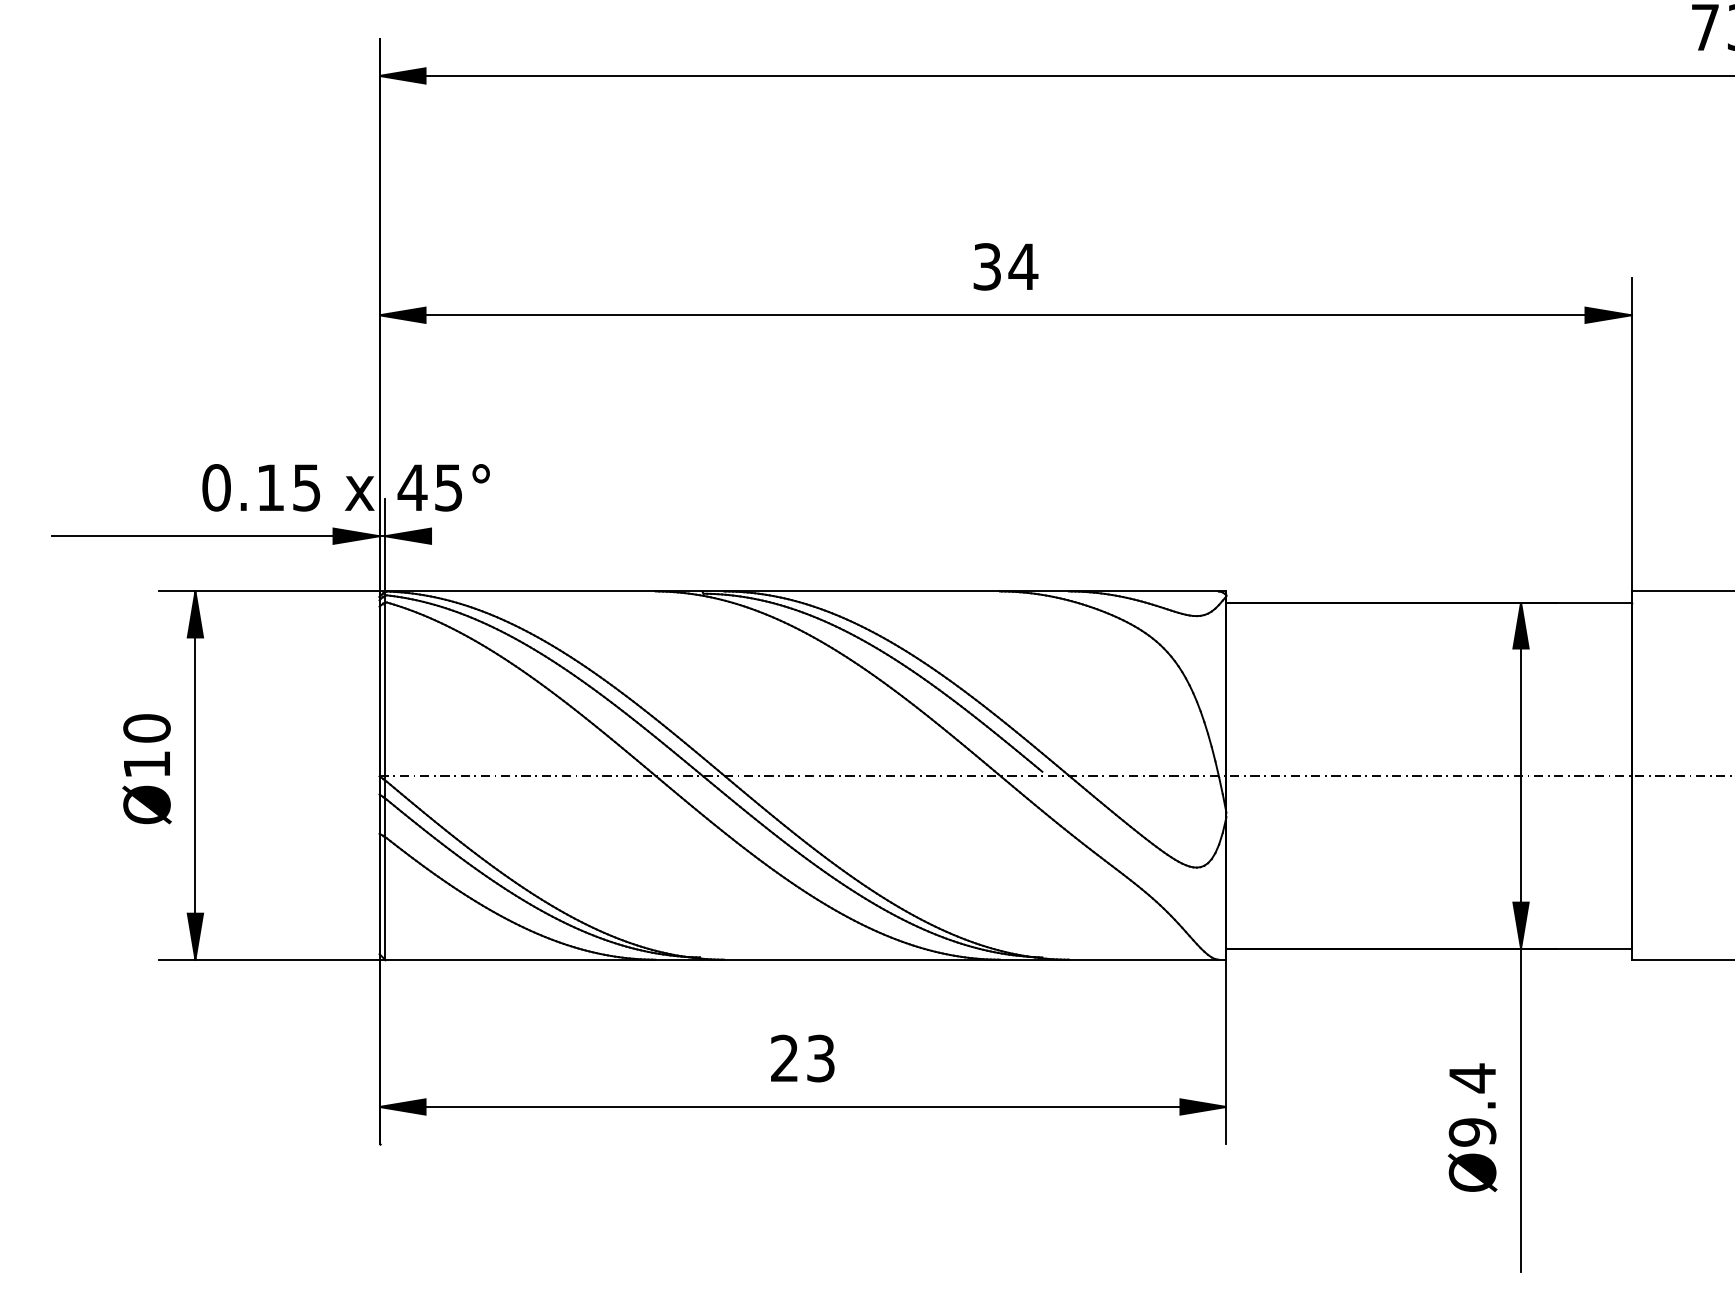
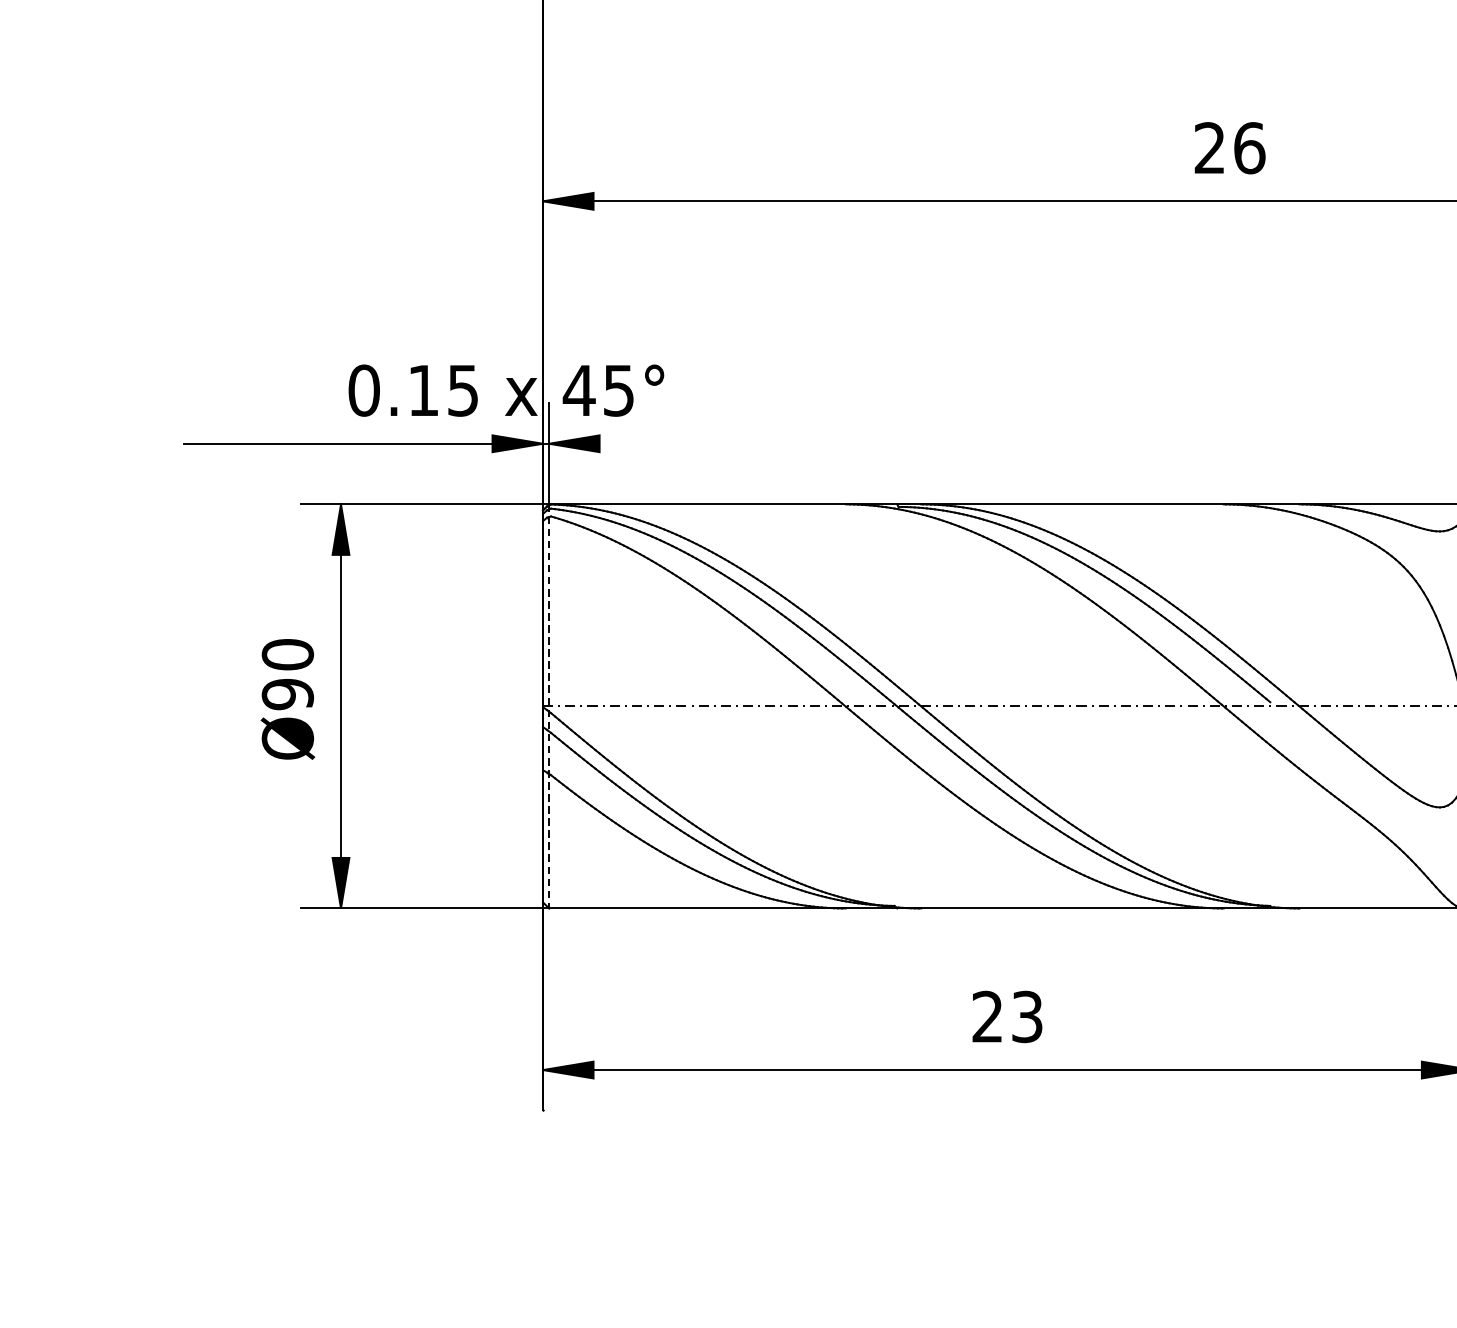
text: (1005, 266) -> (1229, 147), 34 -> 26
text: (146, 764) -> (287, 694), Ø10 -> Ø90
line: (385, 776) -> (549, 707), solid -> dashed

